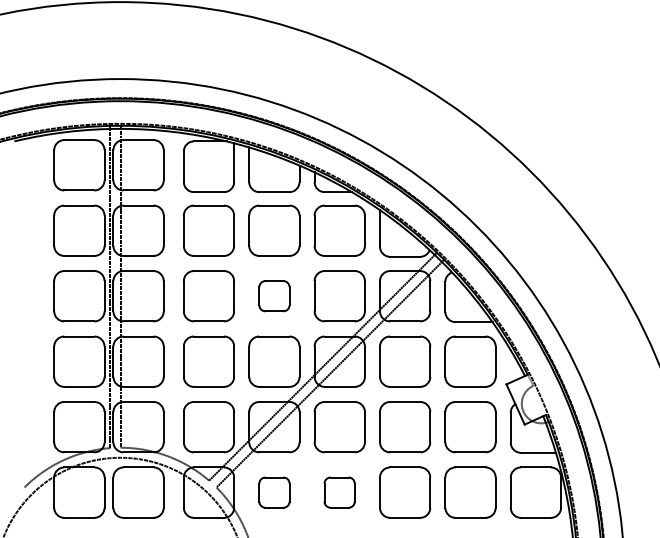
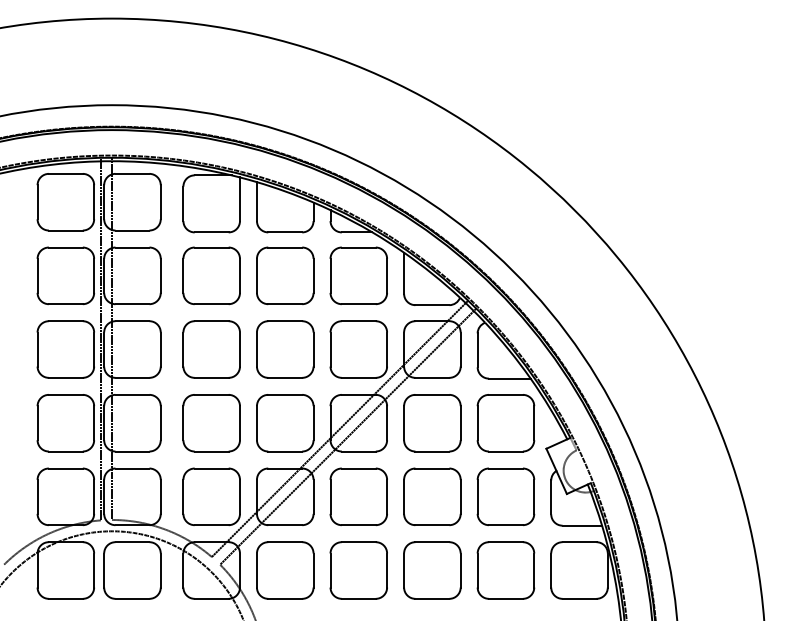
part: (274, 296) -> (285, 349), size x1.67
part: (274, 492) -> (285, 570), size x1.67
part: (339, 492) -> (358, 570), size x1.67

